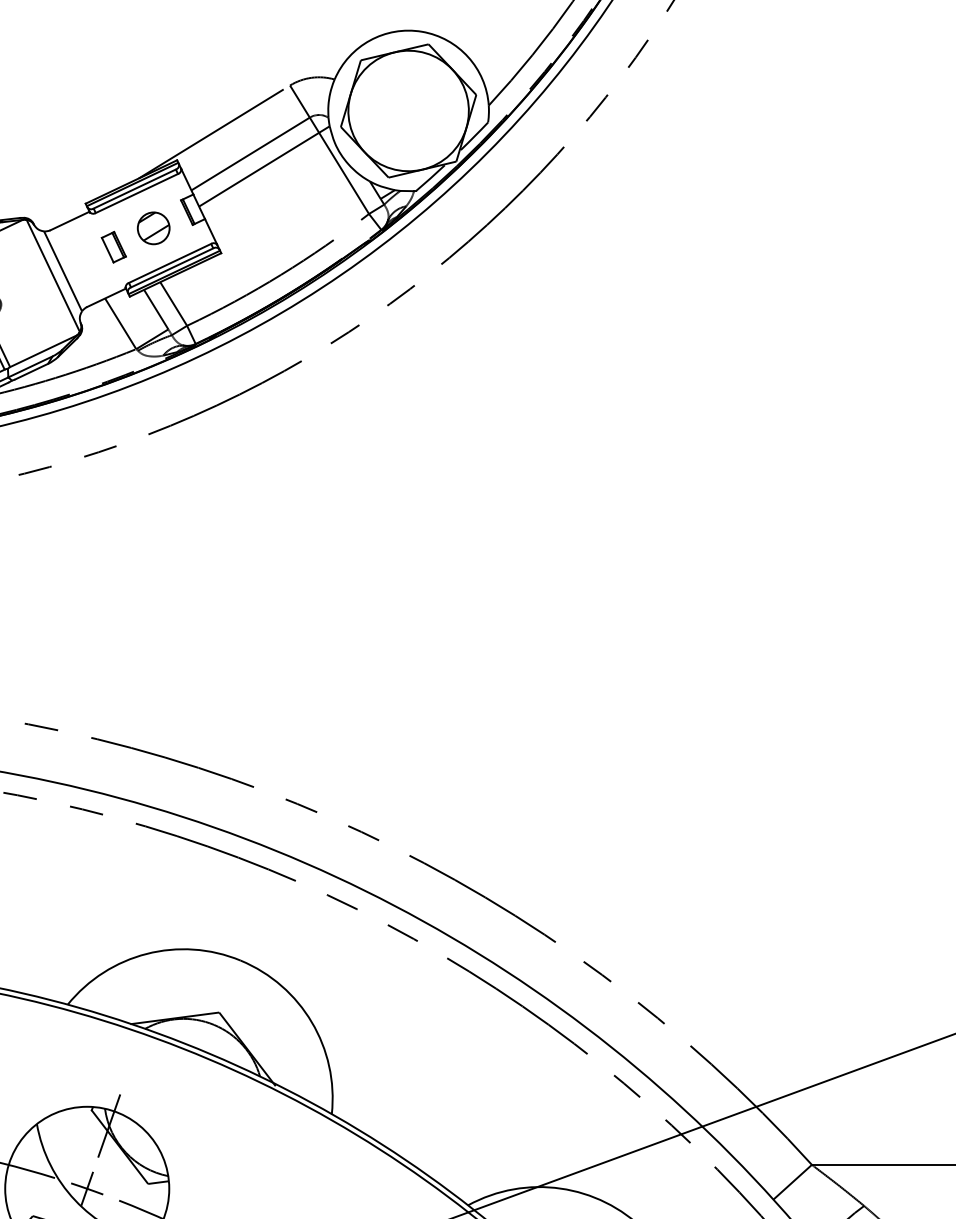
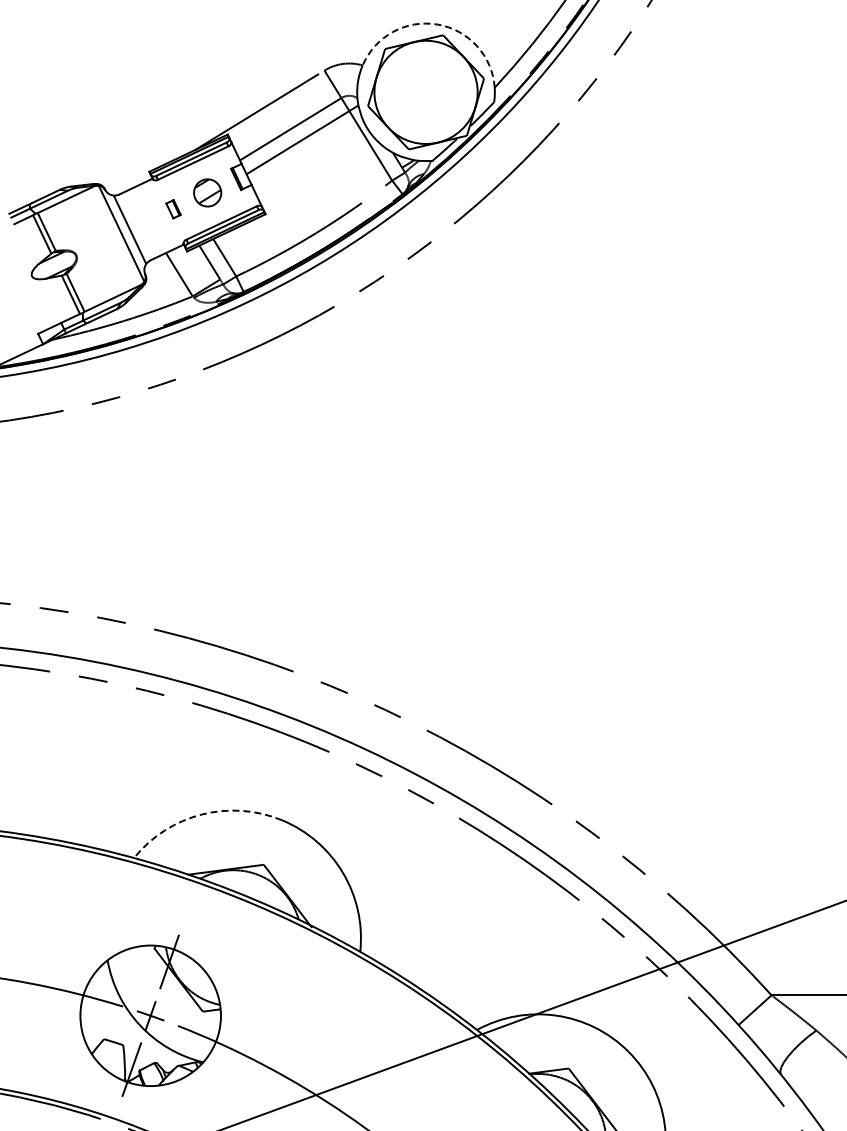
arc: (421, 31) -> (437, 24), solid -> dashed
part: (113, 247) -> (173, 209), size x0.7
arc: (146, 953) -> (201, 814), solid -> dashed

